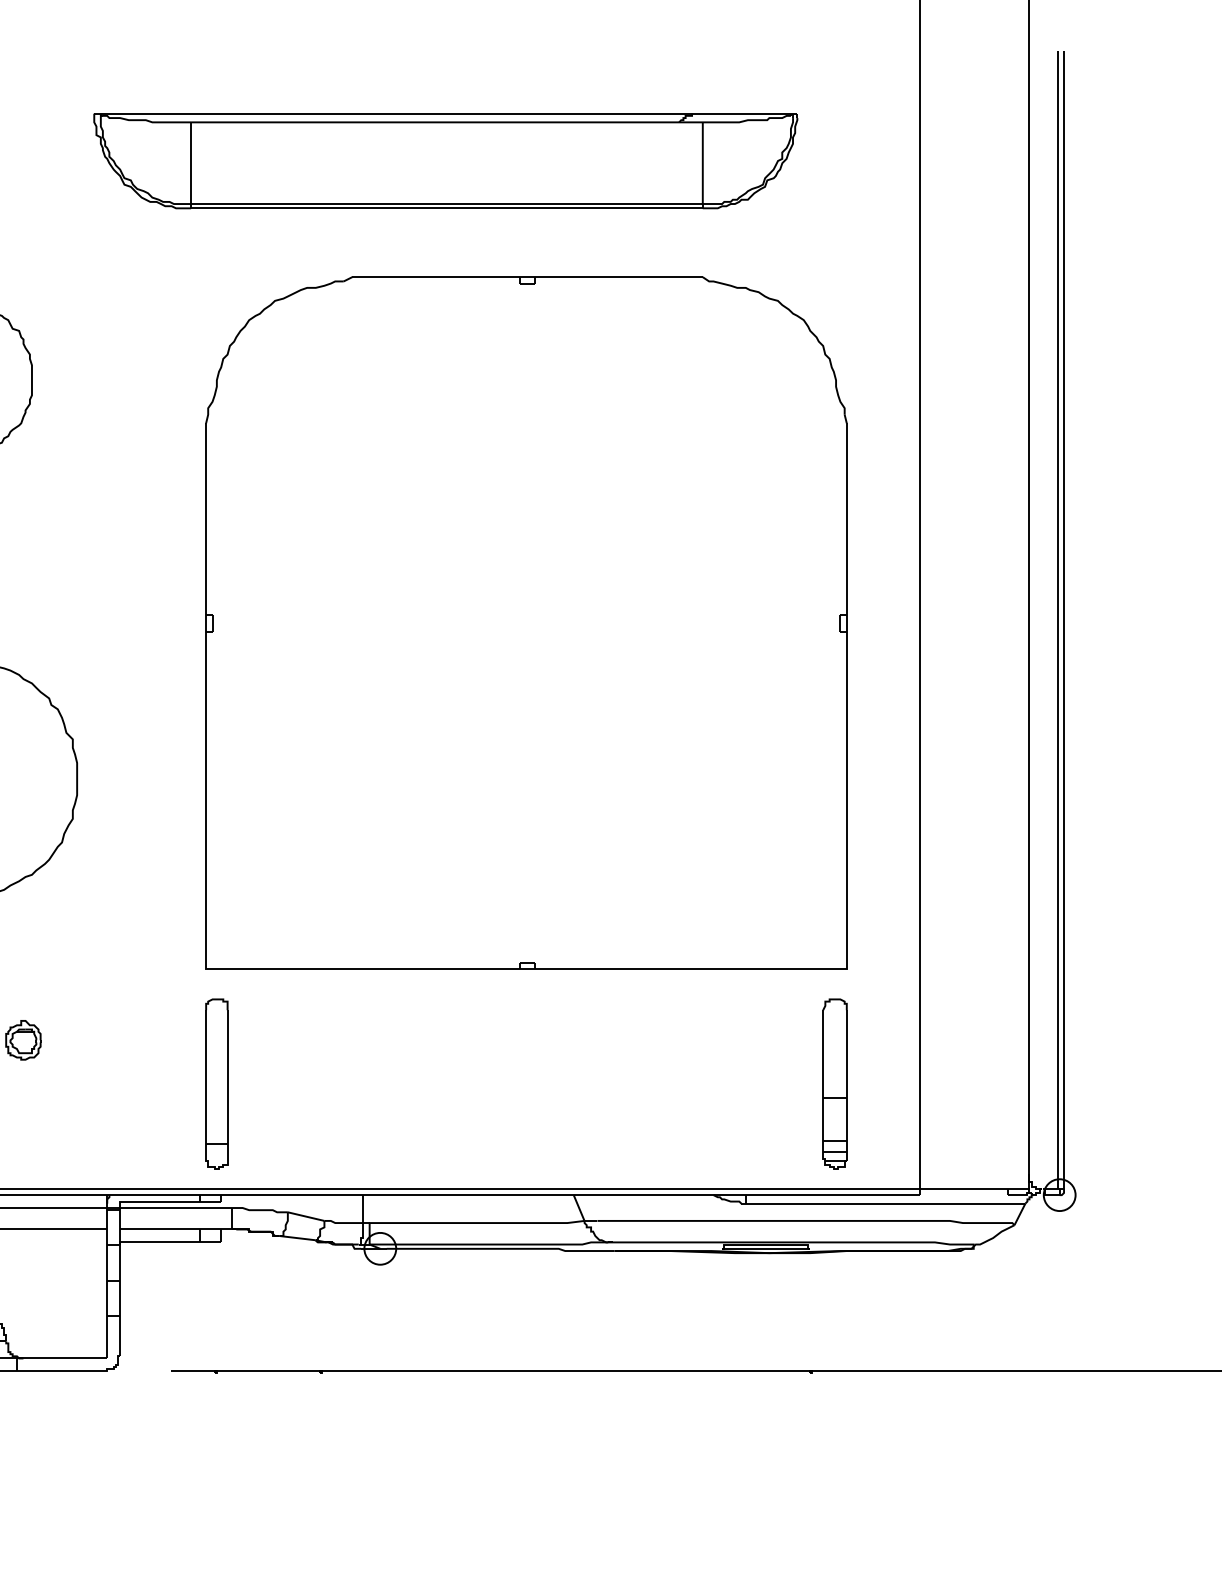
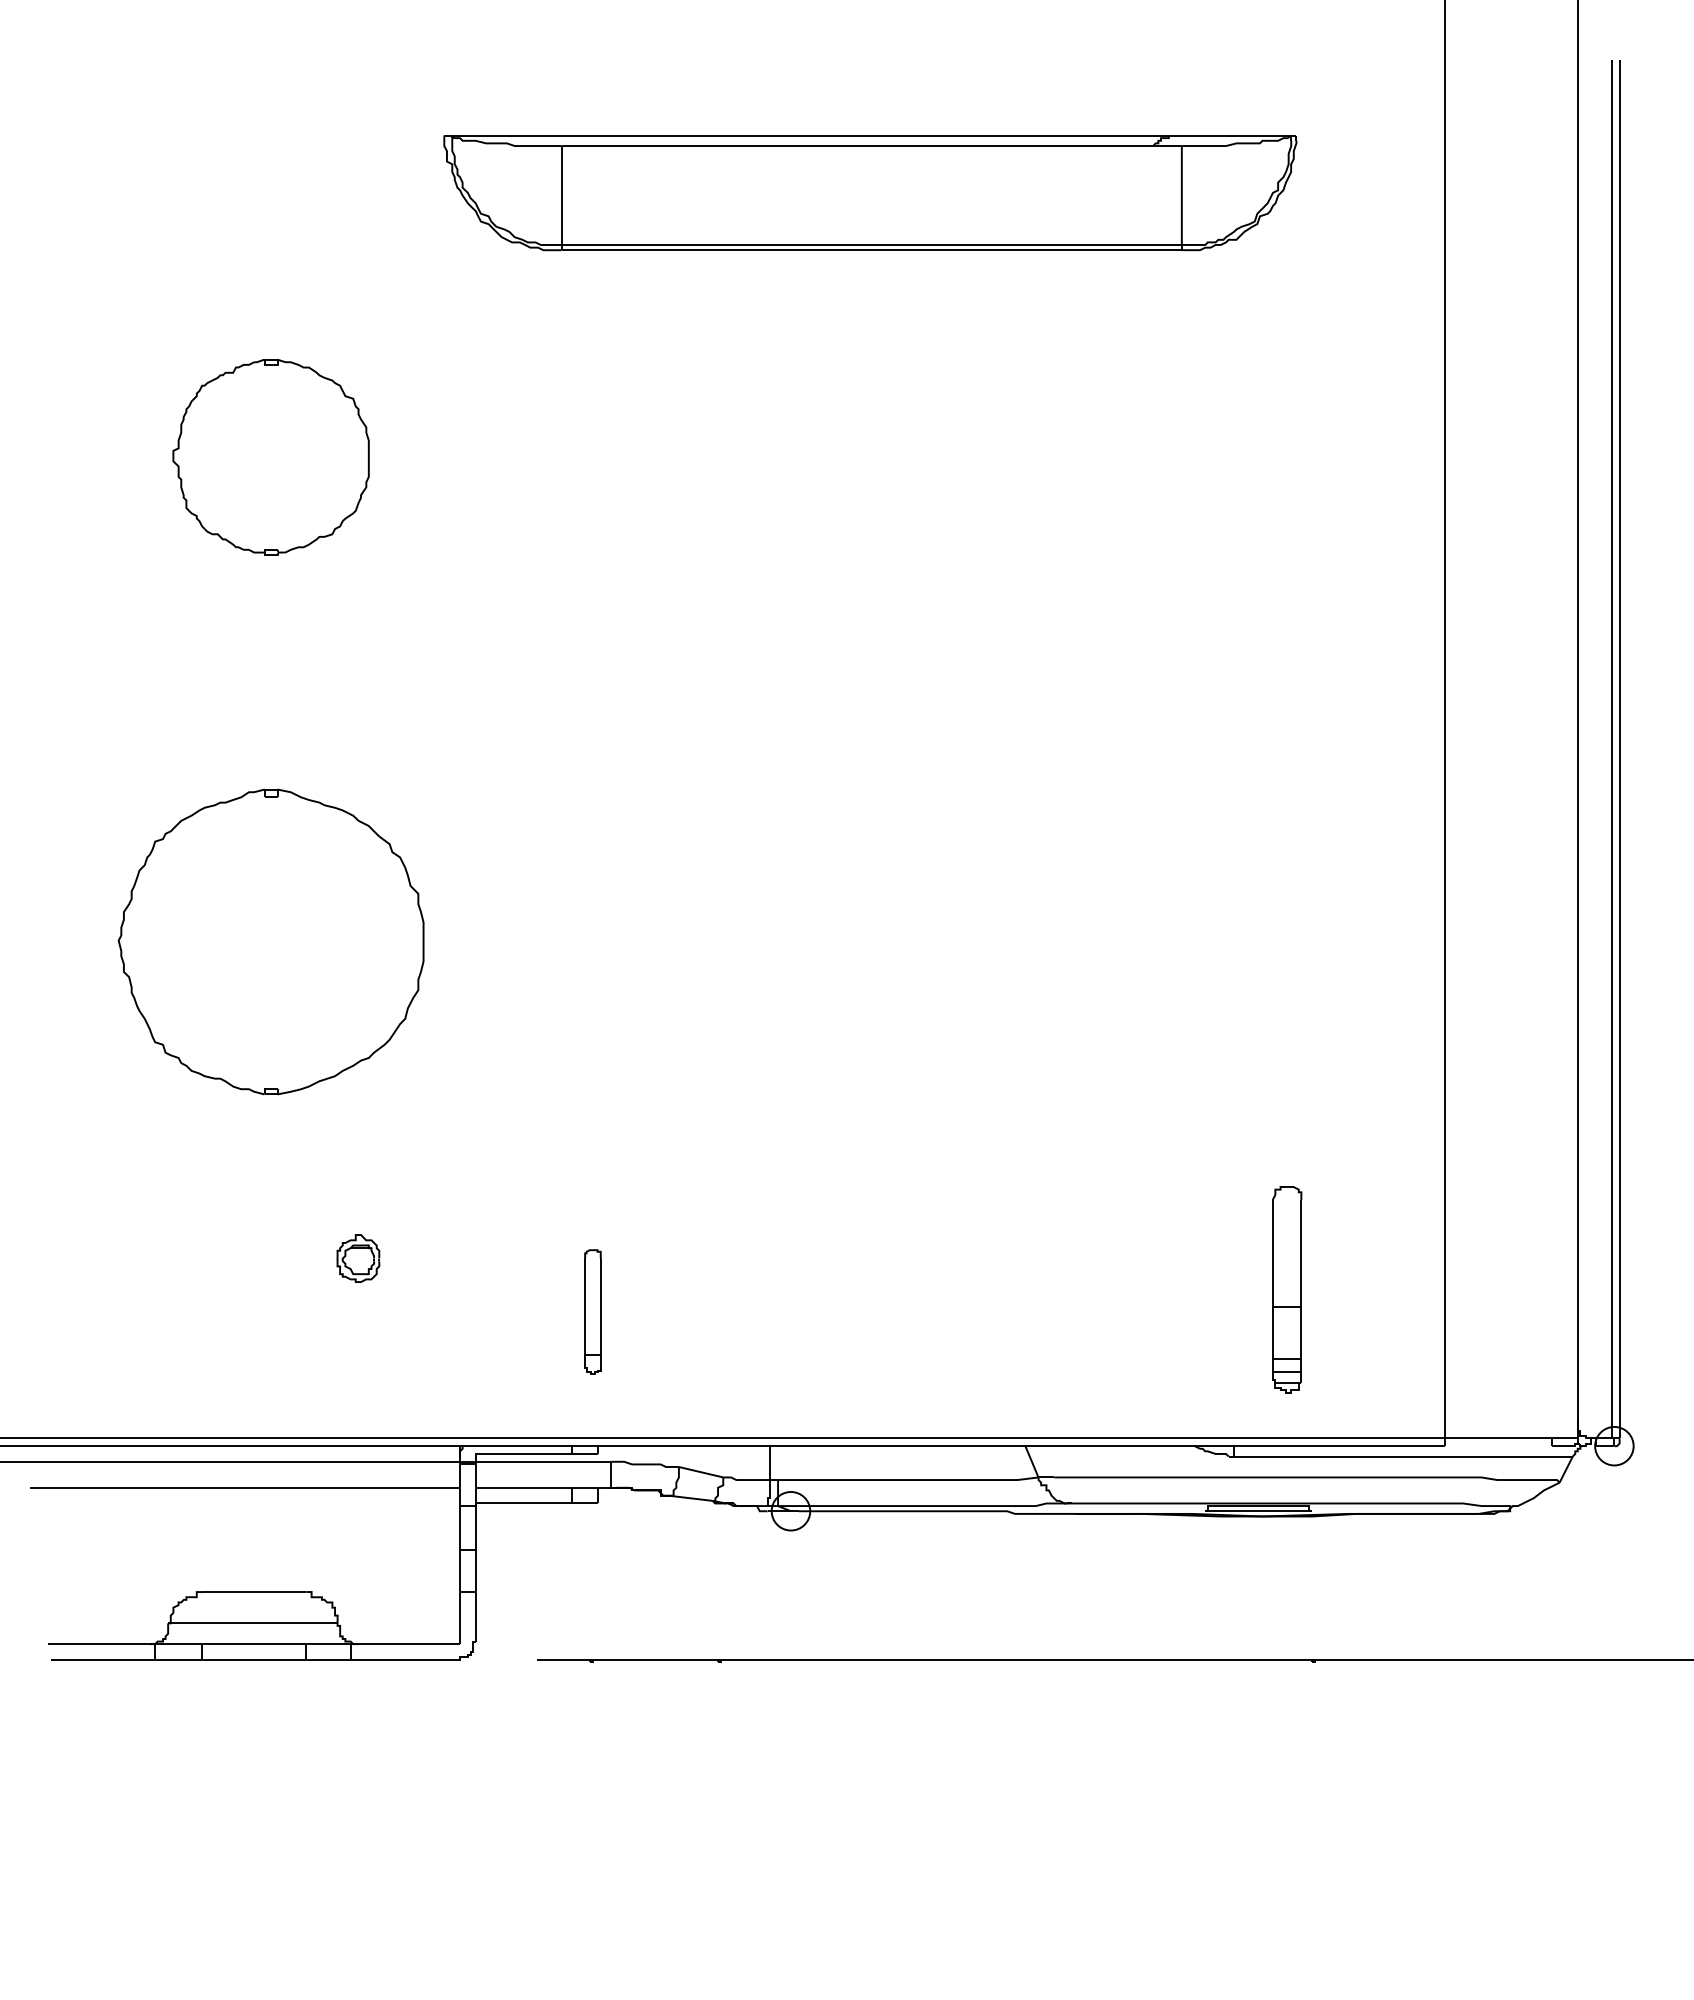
part: (526, 623) -> (968, 753), removed
part: (216, 1084) -> (592, 1311), size x0.6
part: (835, 1084) -> (1287, 1289), moved

